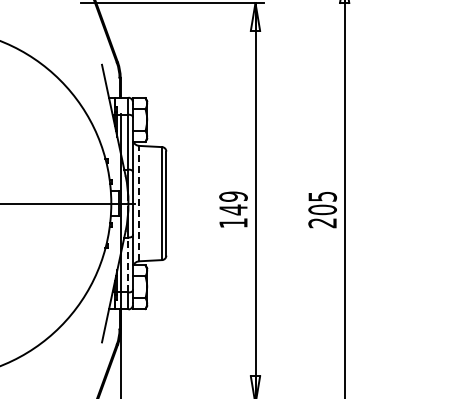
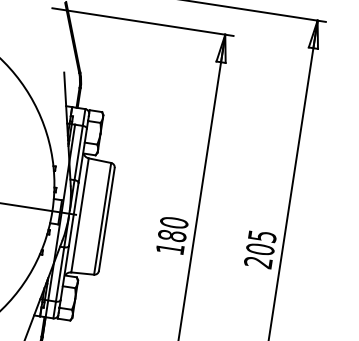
line: (139, 203) -> (80, 215), dashed -> solid
text: (233, 203) -> (173, 229), 149 -> 180
line: (128, 264) -> (60, 273), dashed -> solid

